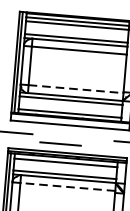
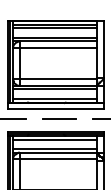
line: (76, 89) -> (58, 79), dashed -> solid
line: (60, 143) -> (59, 118), moved
line: (67, 187) -> (58, 159), dashed -> solid

